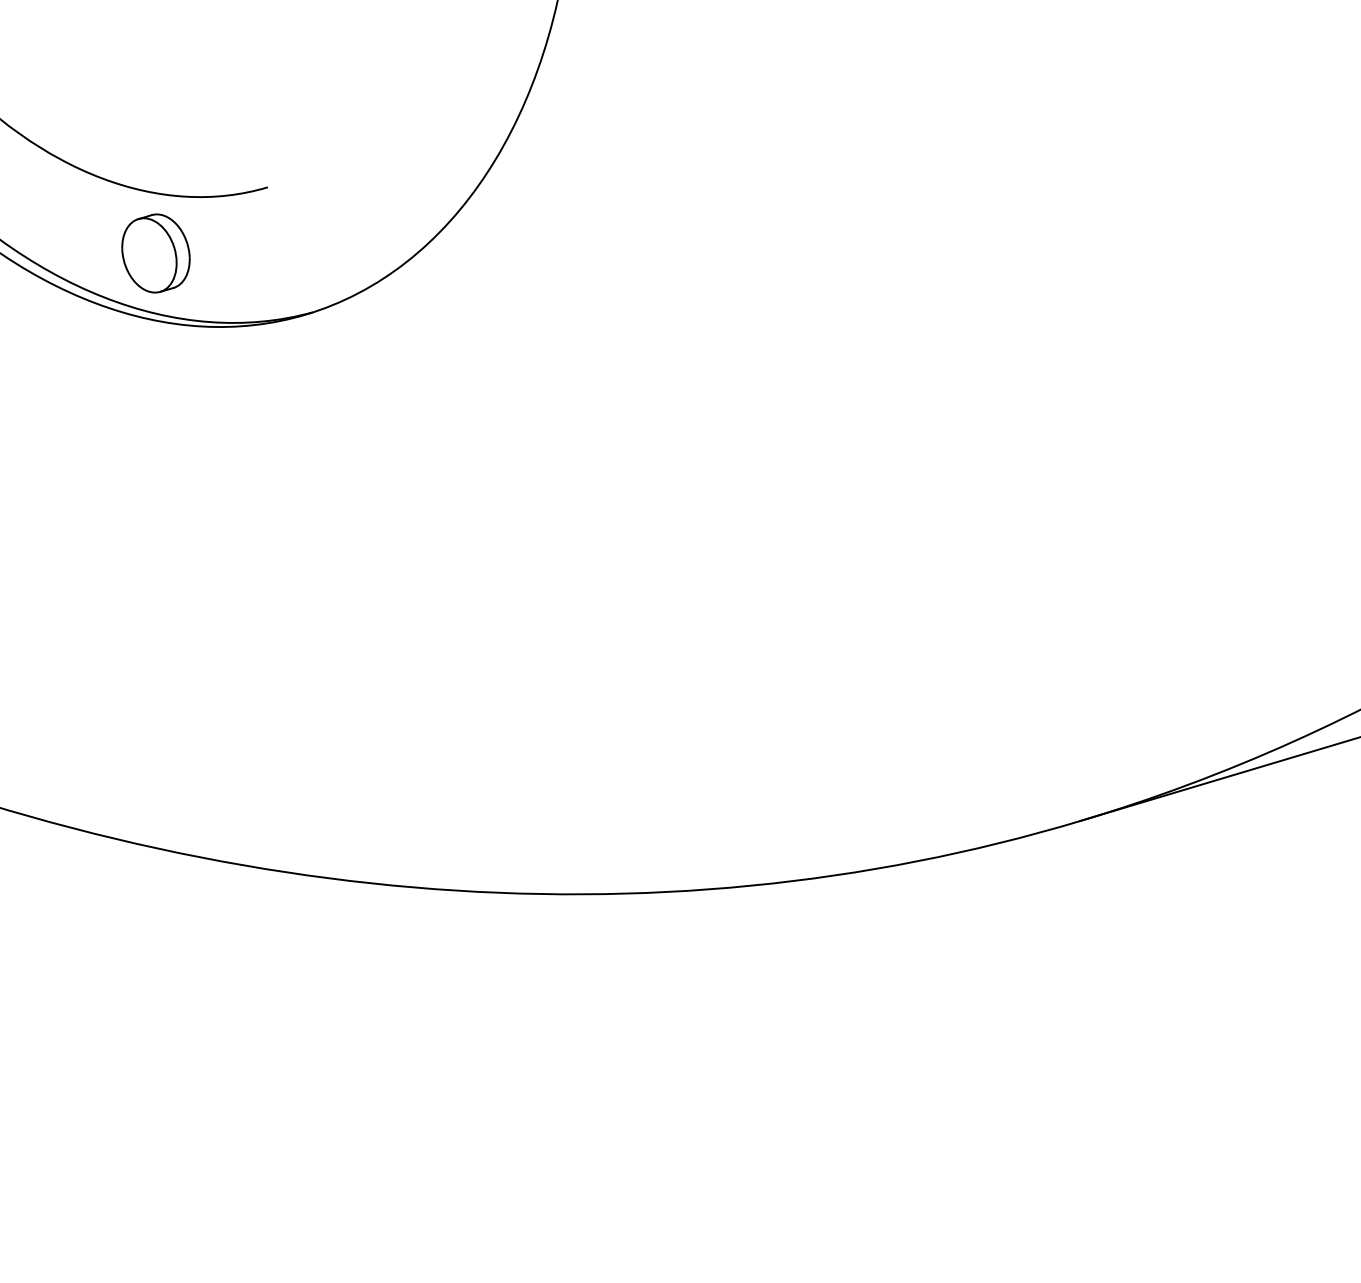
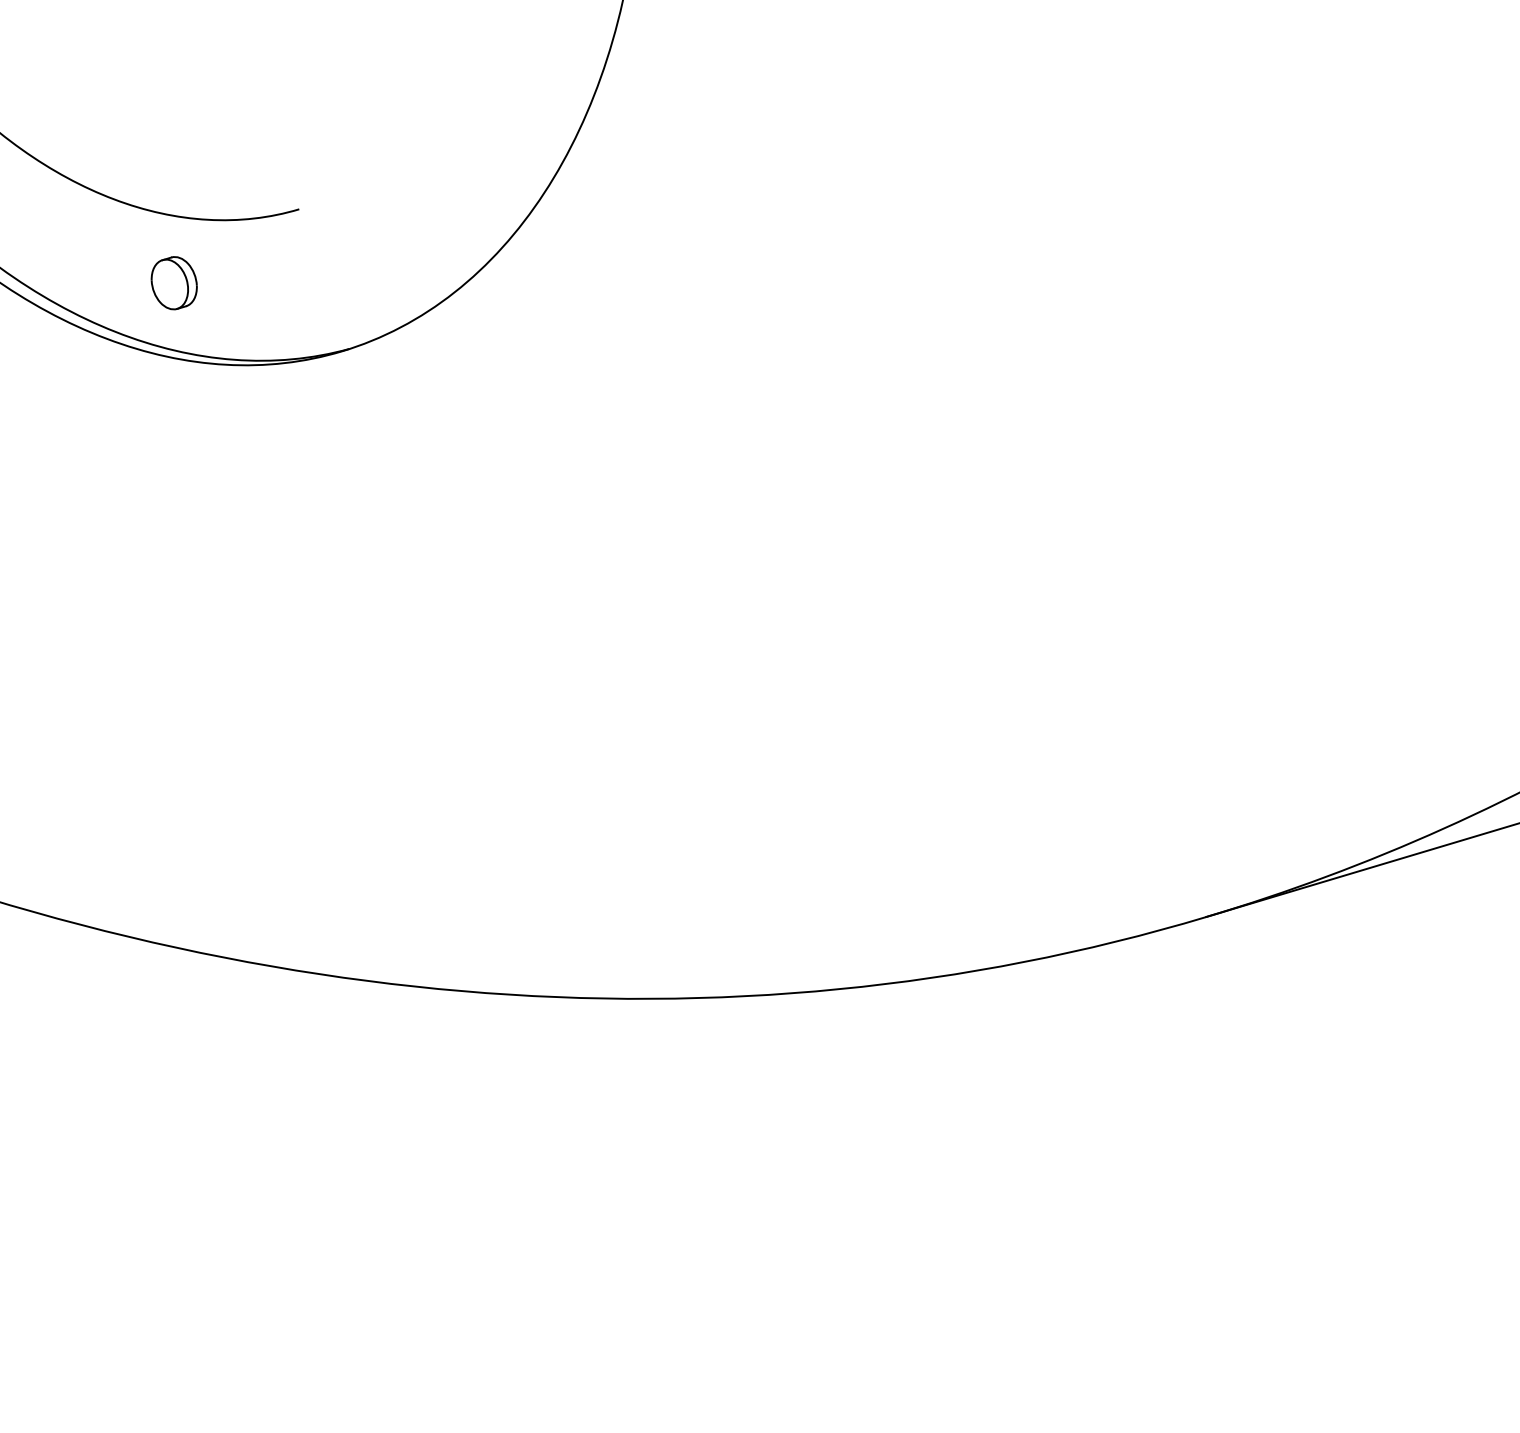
part: (155, 253) -> (173, 283), size x0.6

